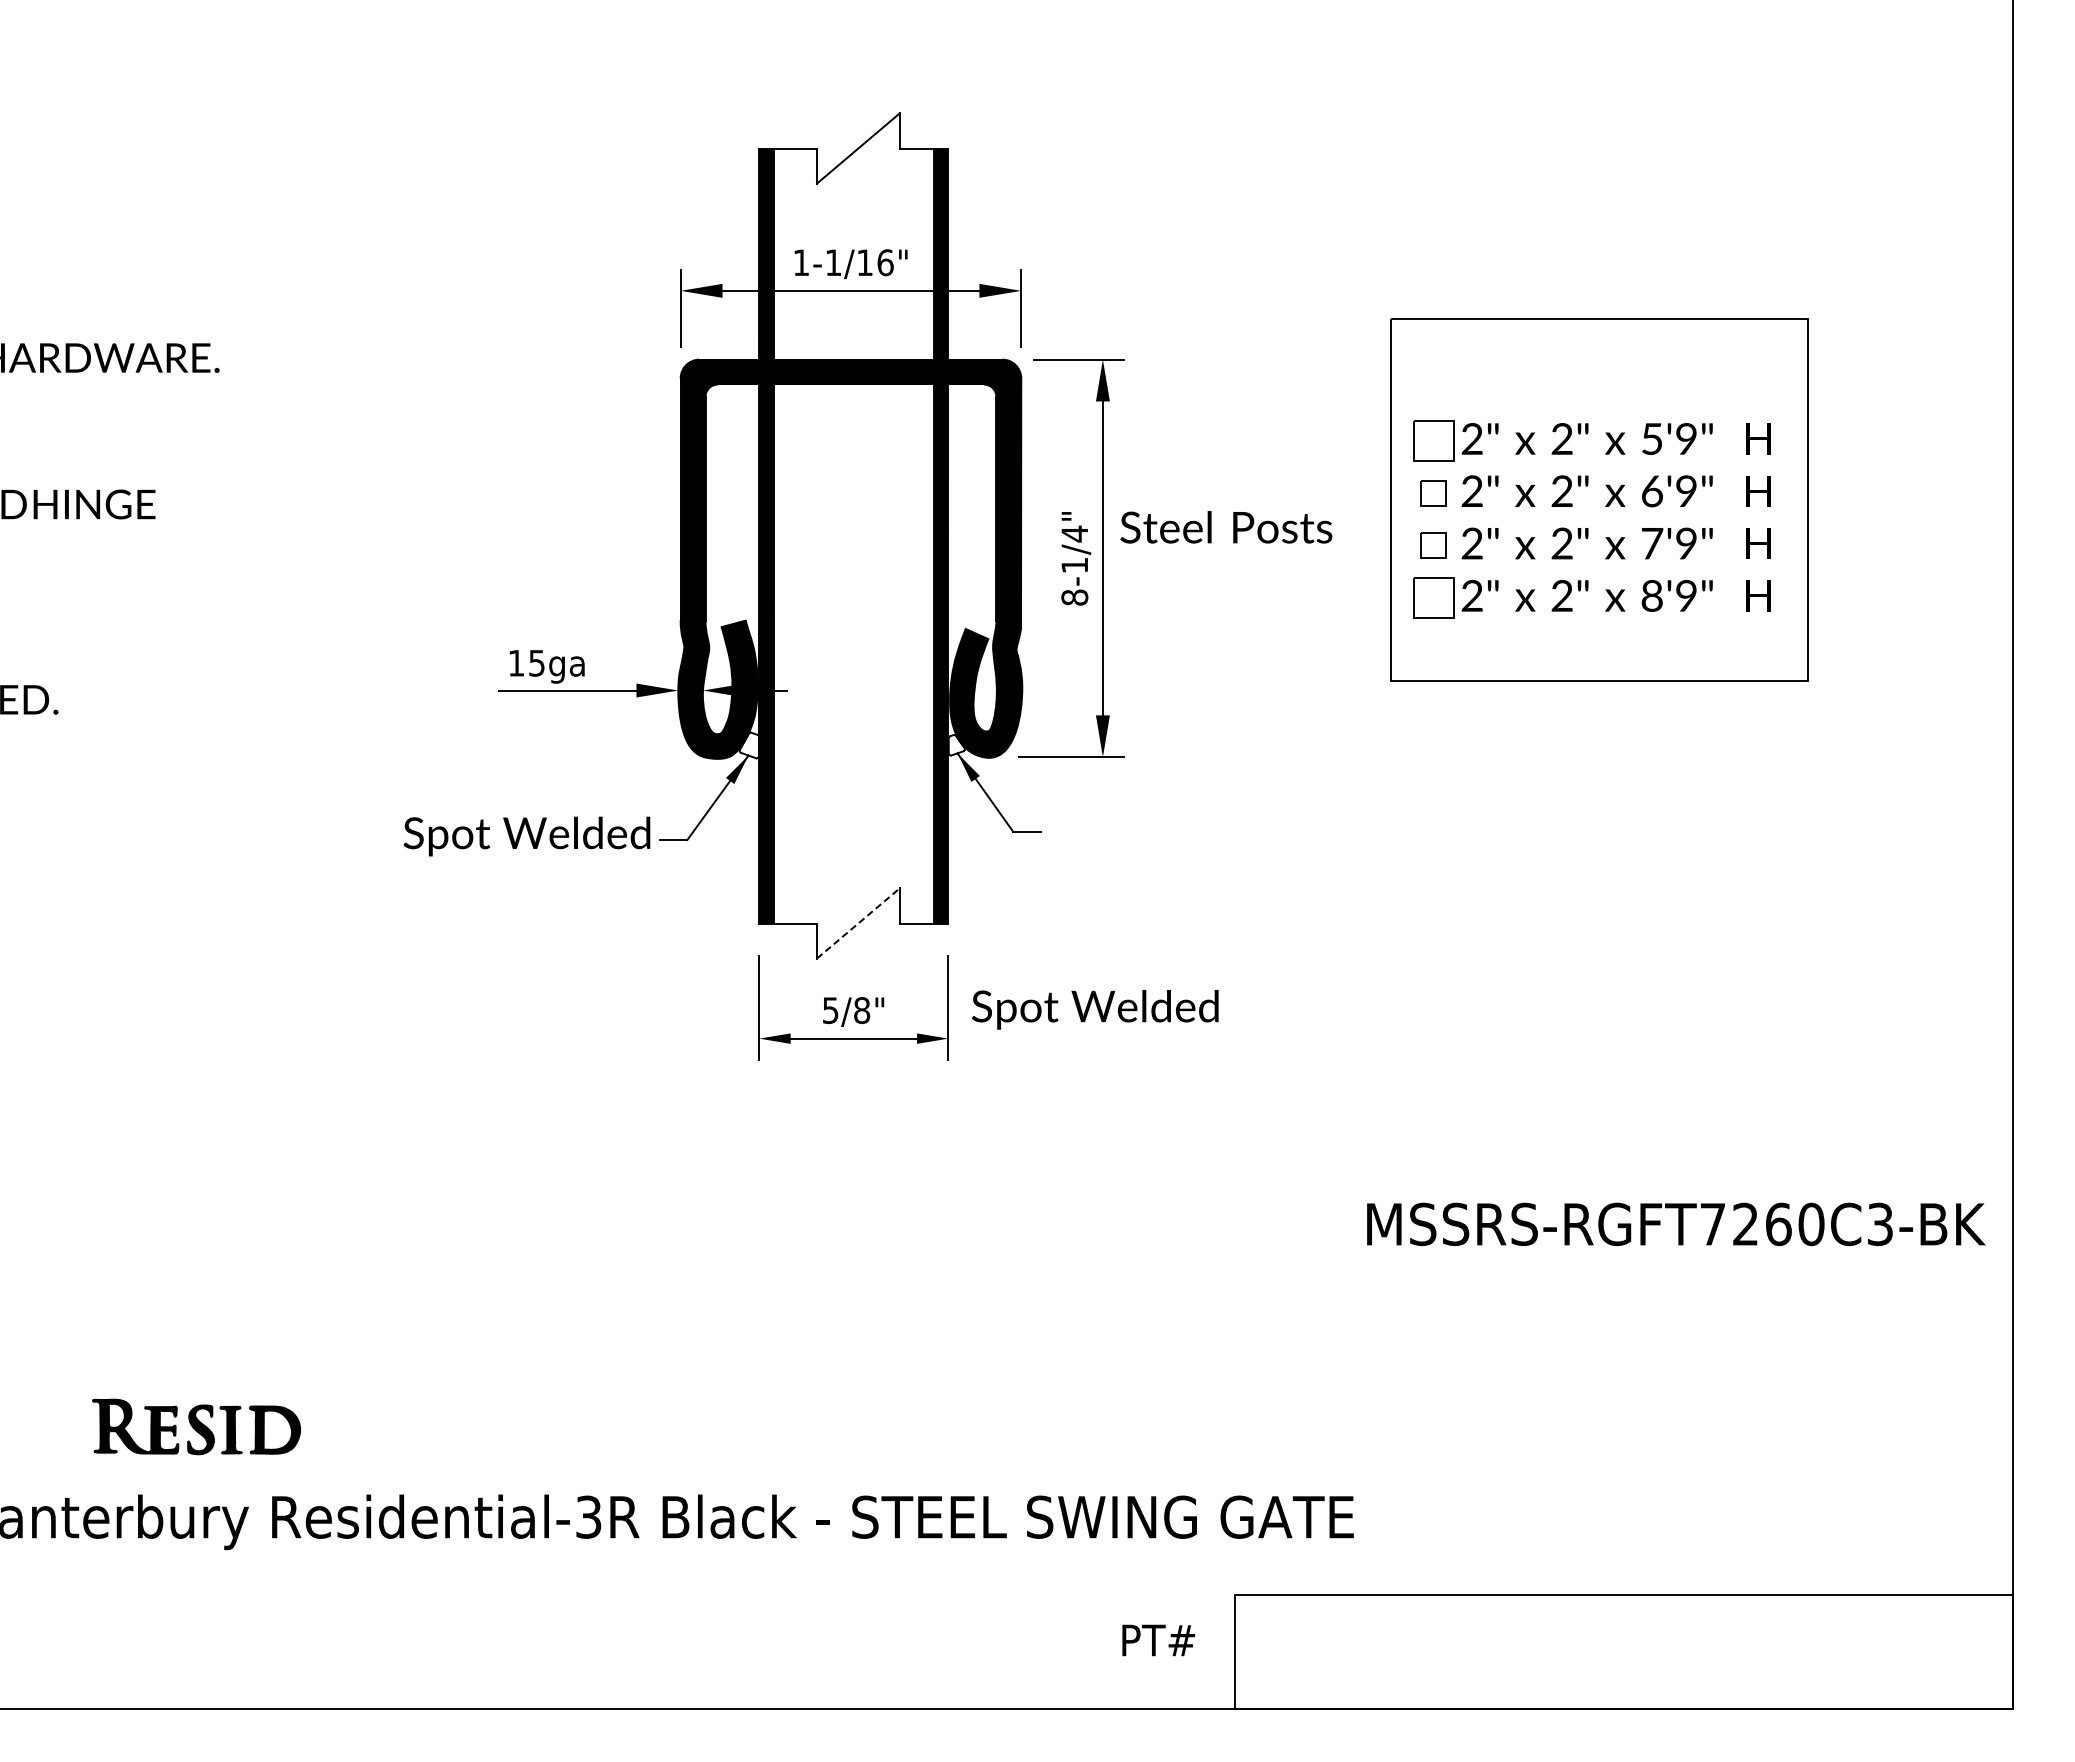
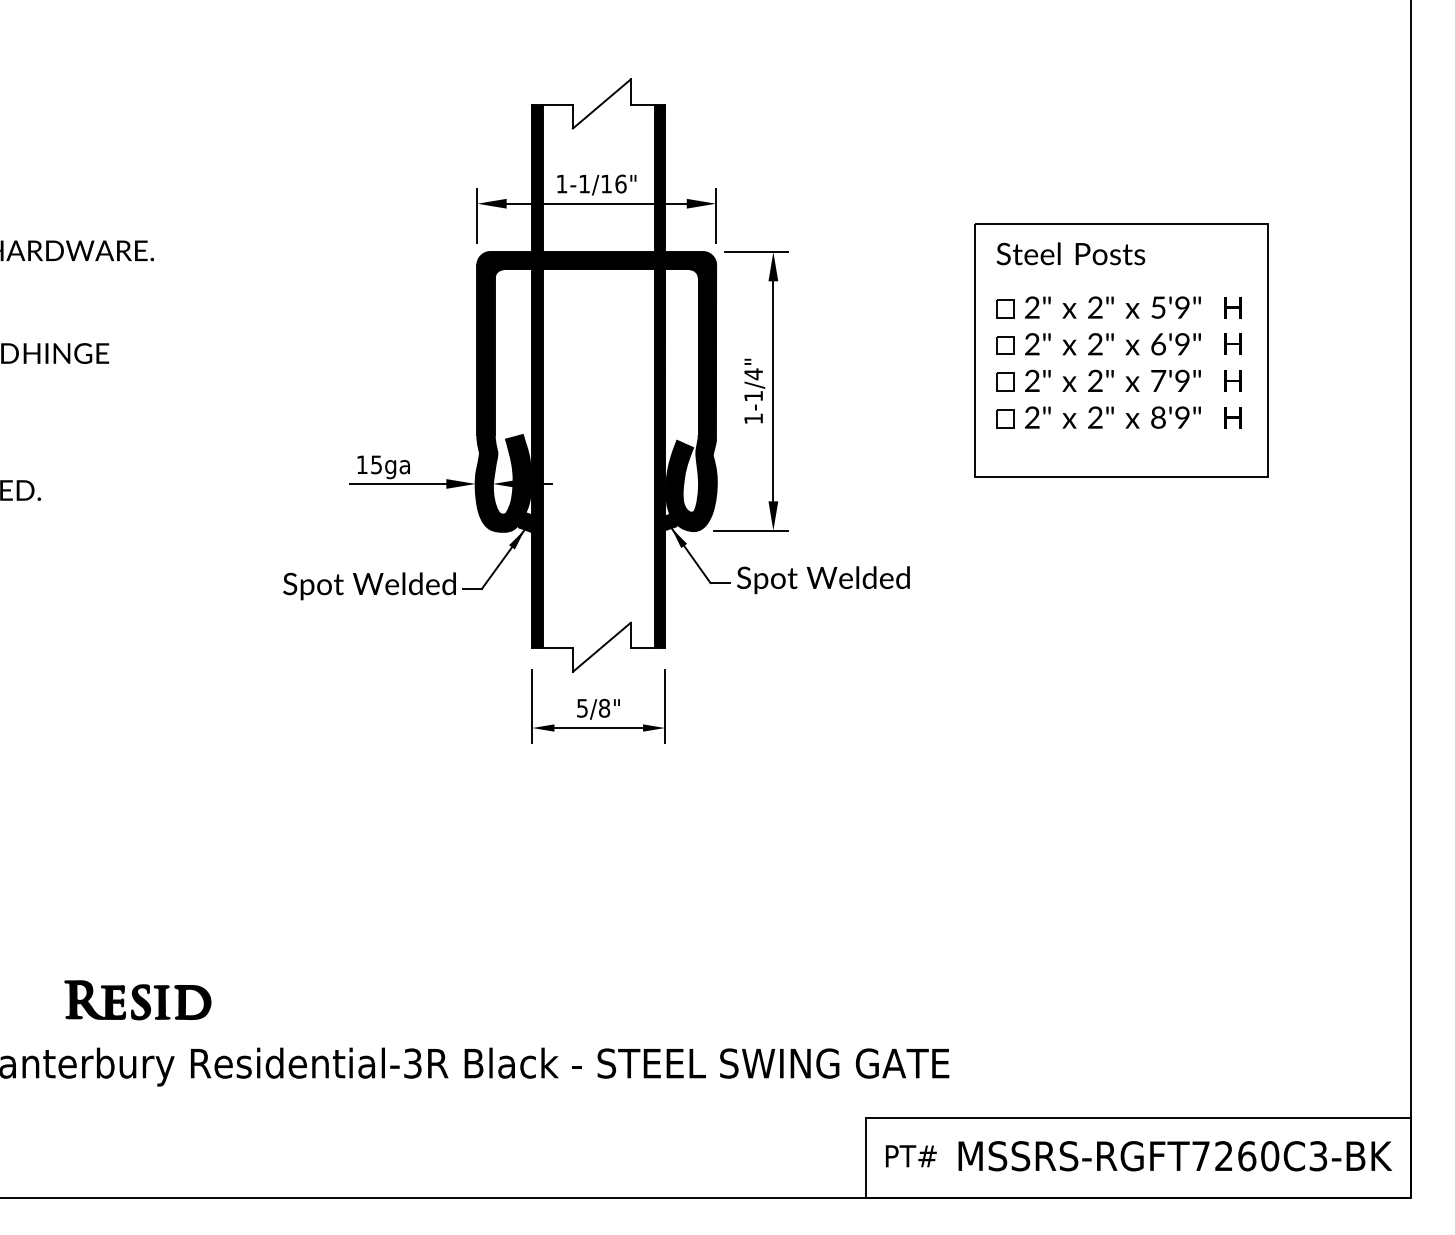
part: (1433, 440) -> (1005, 308), size x0.62
text: (1226, 527) -> (1071, 253), moved
text: (1074, 597) -> (753, 418), 8-1/4" -> 1-1/4"
part: (1433, 597) -> (1005, 418), size x0.62
fill: (749, 745) -> (525, 522), added
fill: (956, 745) -> (670, 522), added
line: (858, 923) -> (602, 647), dashed -> solid
text: (1095, 1009) -> (823, 579), moved
text: (1676, 1224) -> (1175, 1156), moved
text: (1158, 1640) -> (911, 1156), moved

